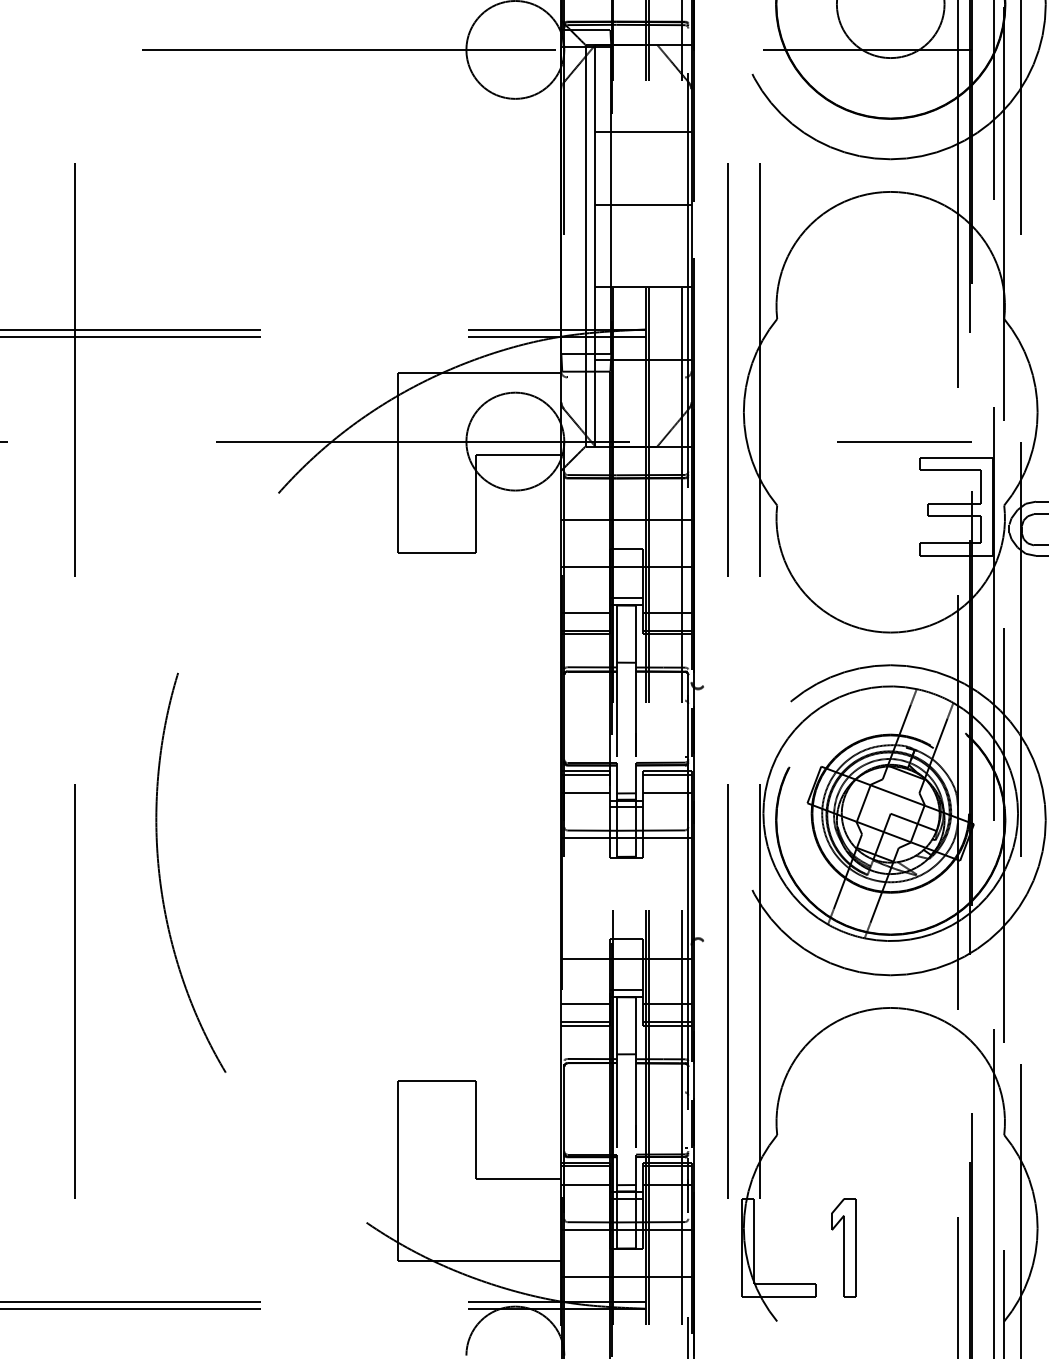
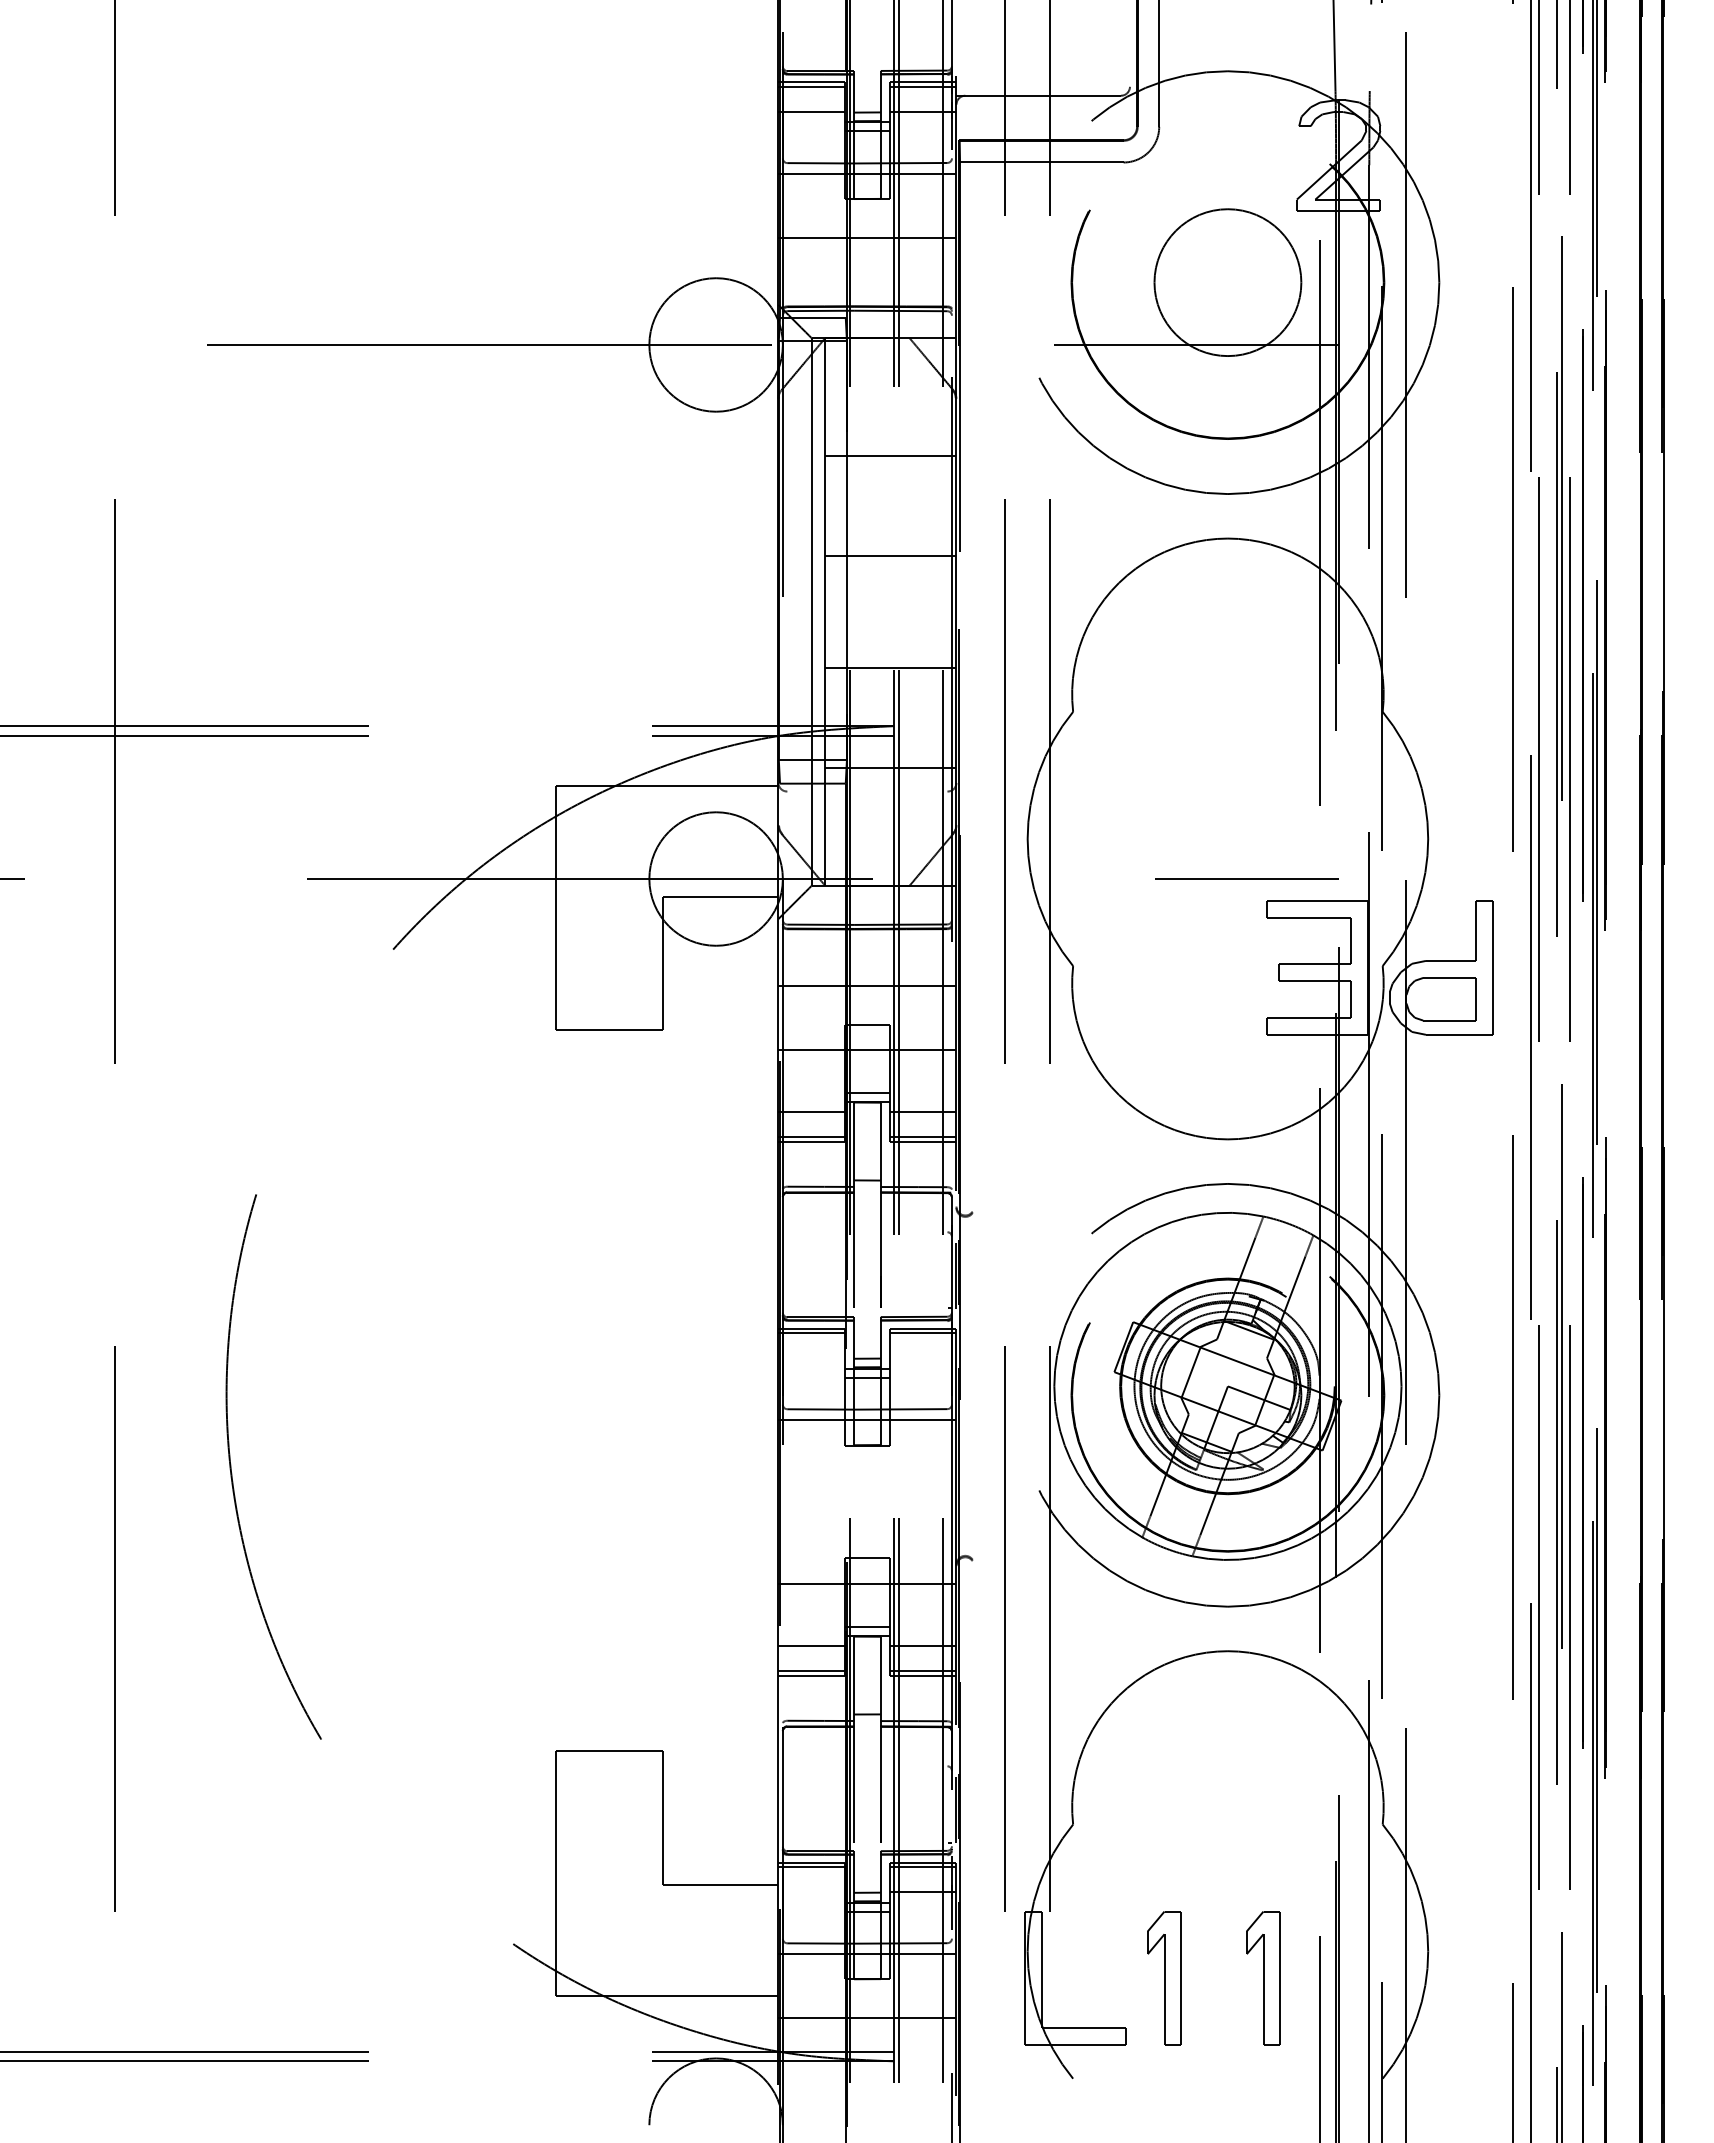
line: (585, 793) -> (811, 1358), removed
line: (666, 793) -> (922, 1358), removed
line: (585, 1184) -> (811, 1892), removed
part: (916, 1247) -> (1263, 1978), added

